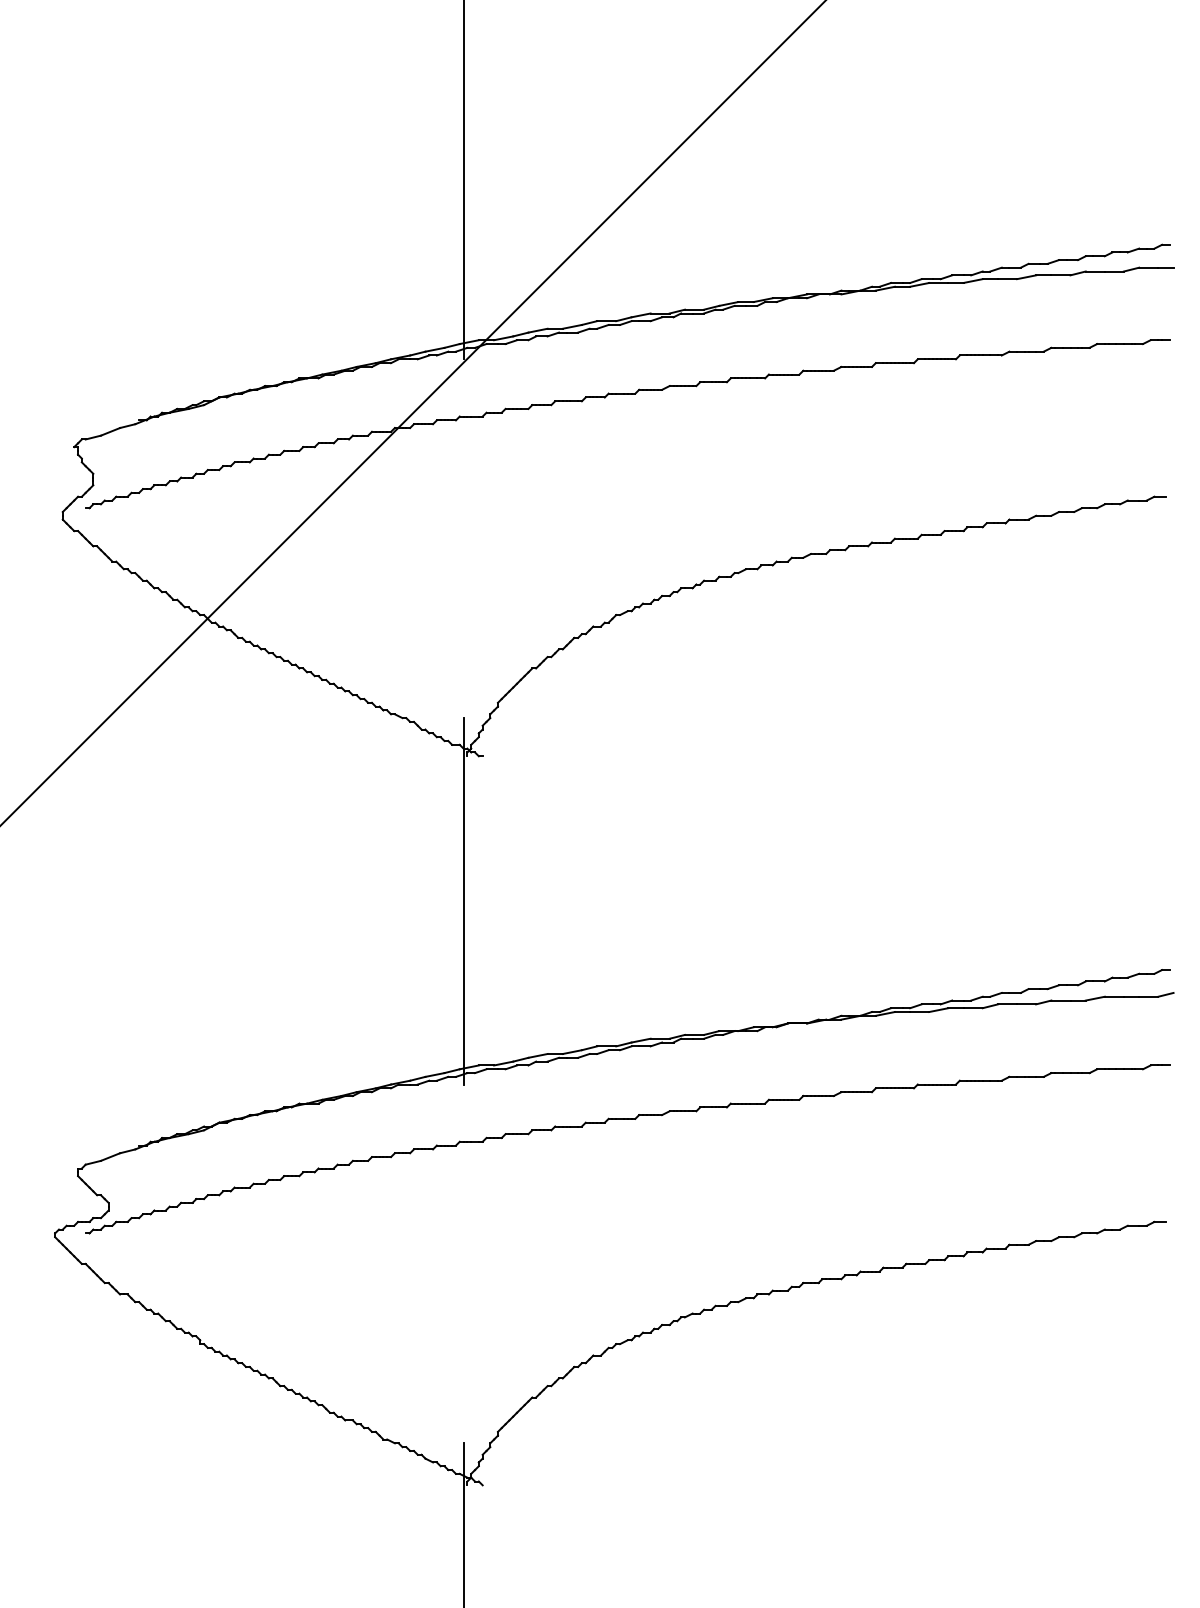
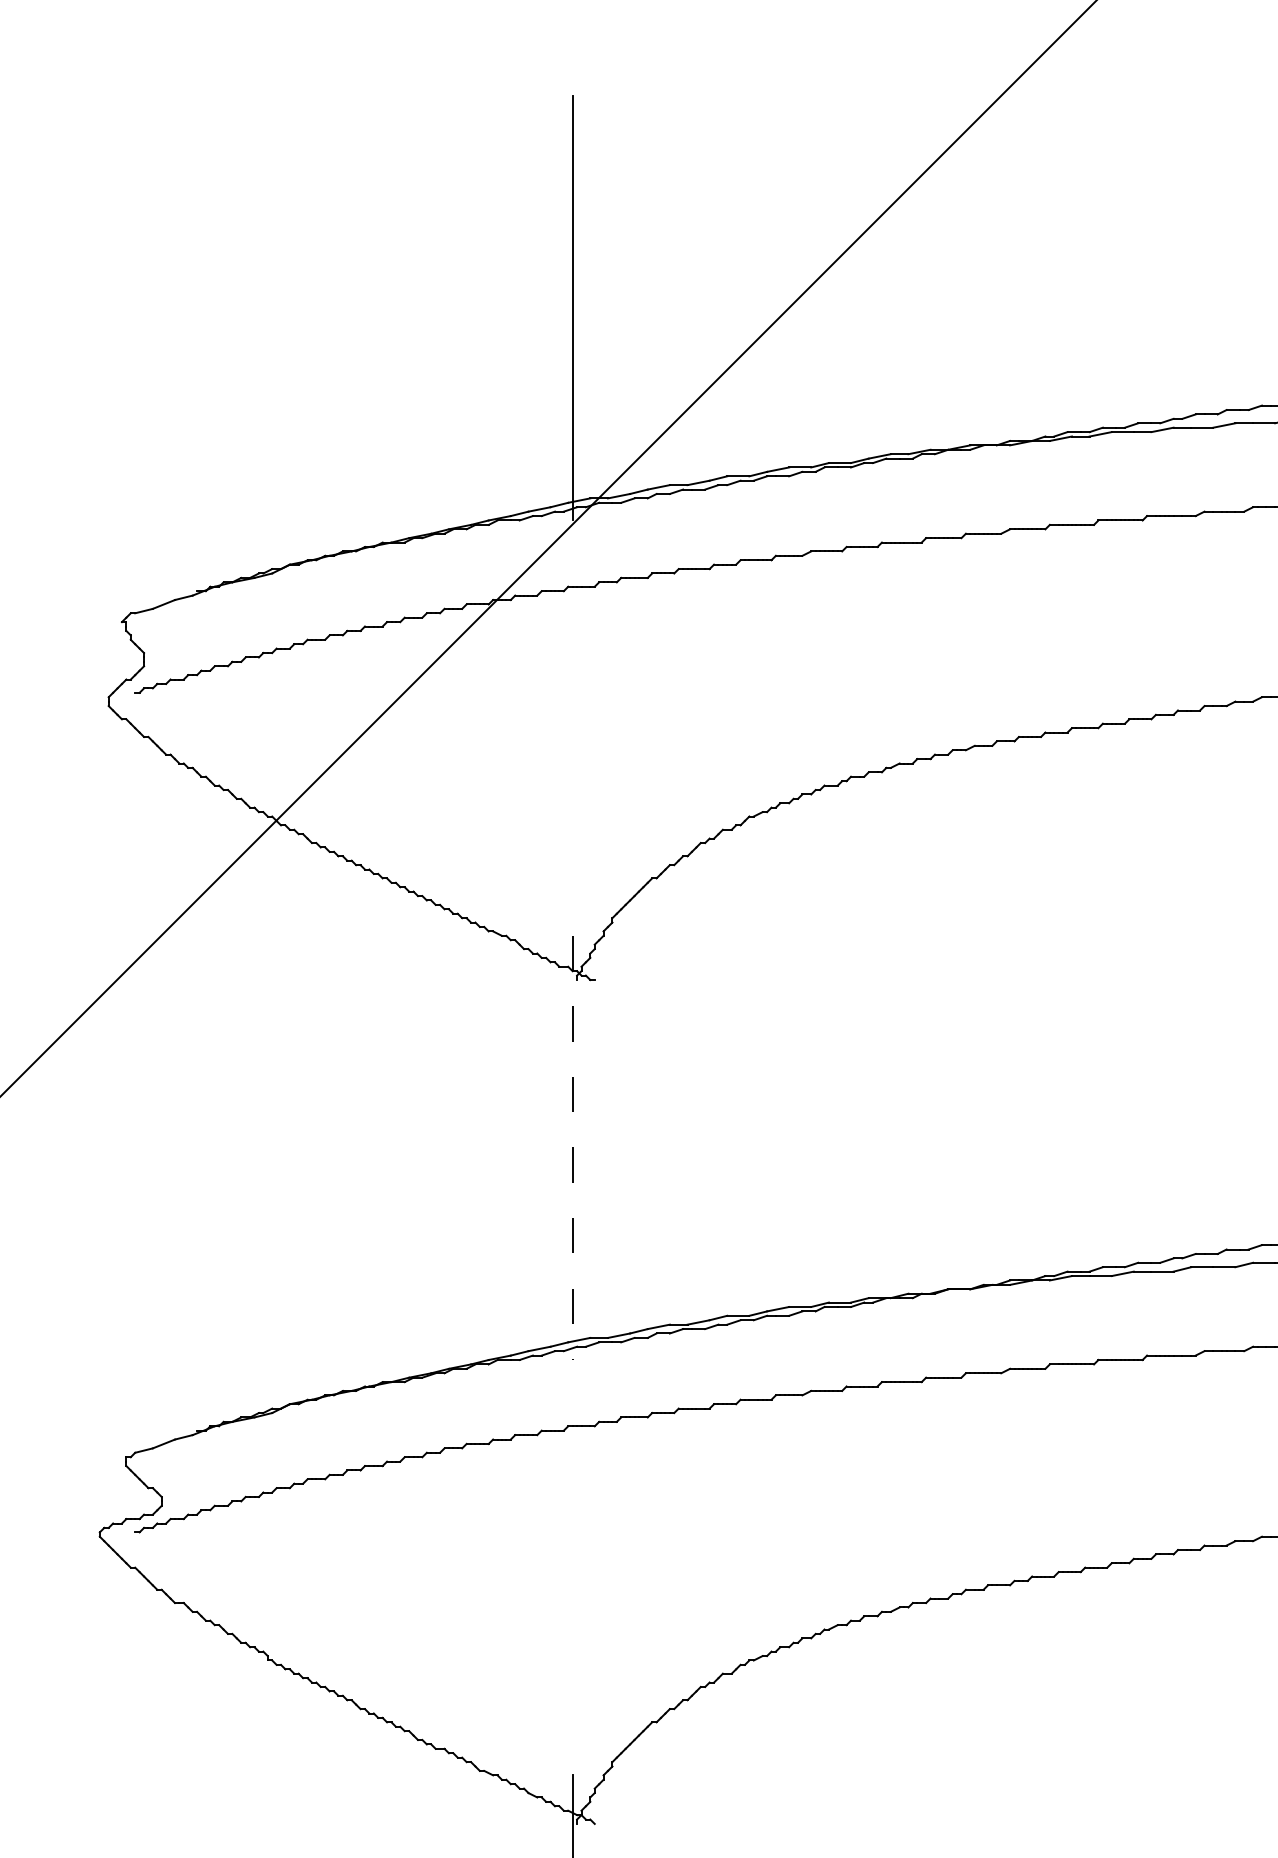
line: (463, 901) -> (572, 1148), solid -> dashed

